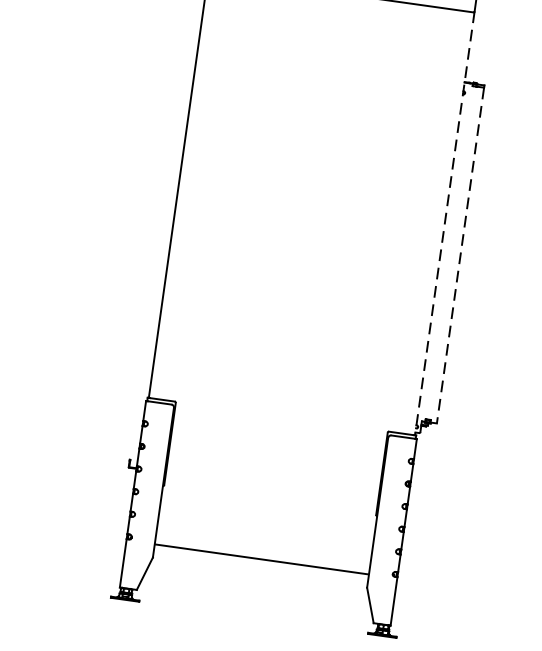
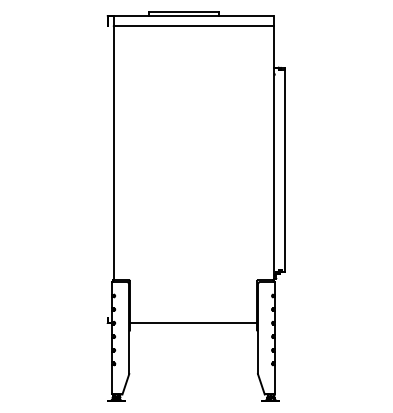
line: (444, 224) -> (273, 153), dashed -> solid
line: (460, 255) -> (285, 170), dashed -> solid
line: (261, 559) -> (193, 323), moved

